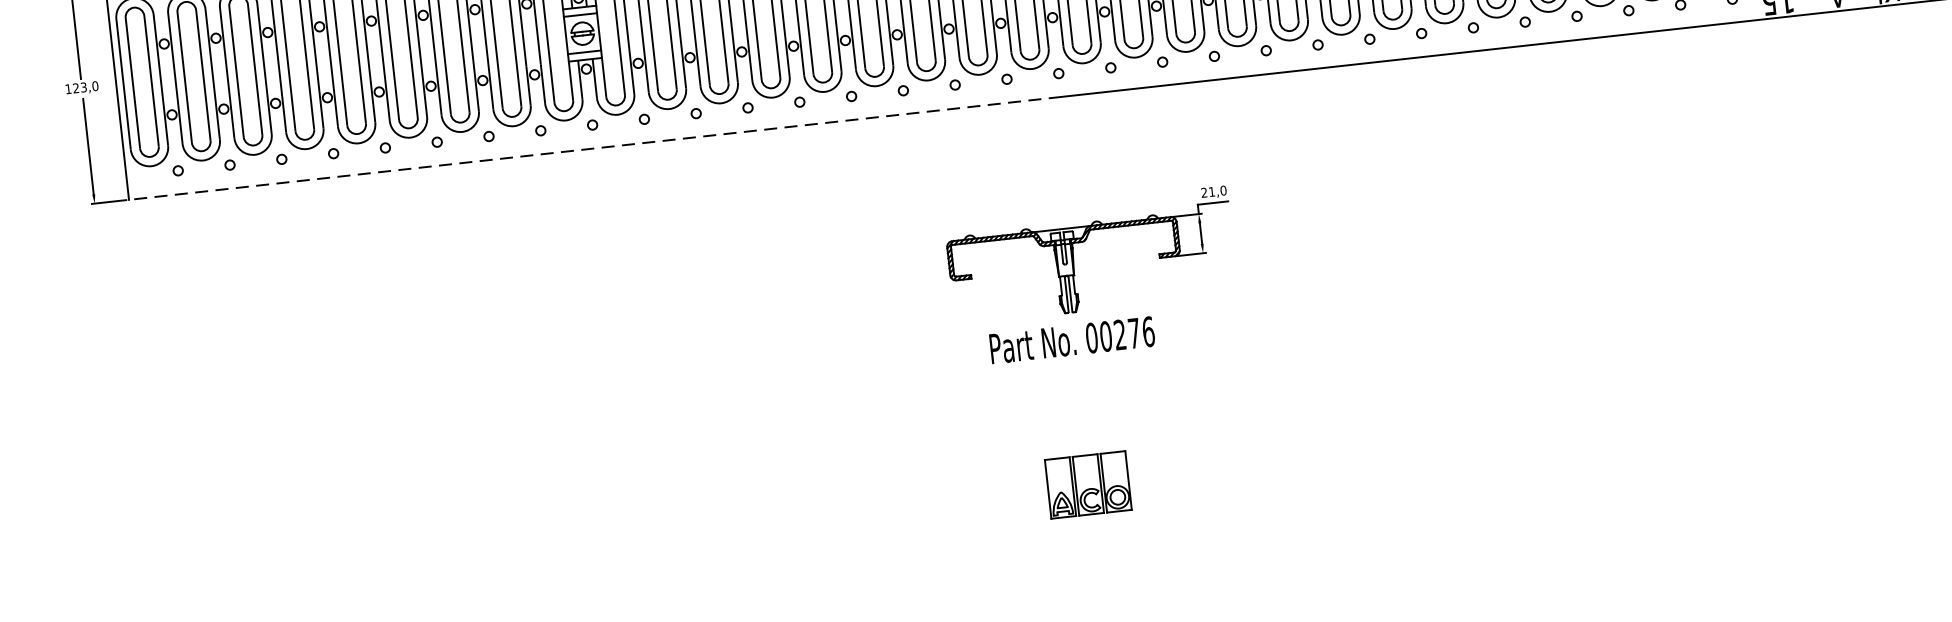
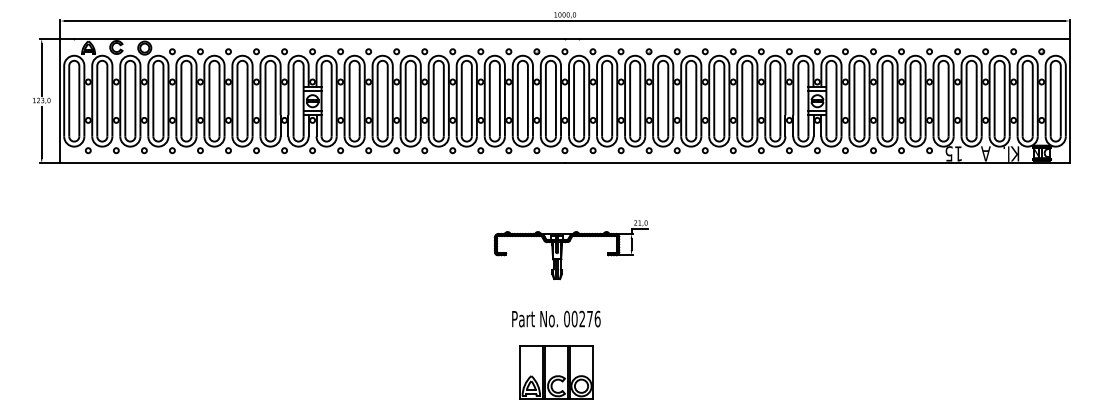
line: (595, 148) -> (312, 163), dashed -> solid
text: (1072, 339) -> (556, 318), moved
part: (1088, 485) -> (556, 372), size x1.67

